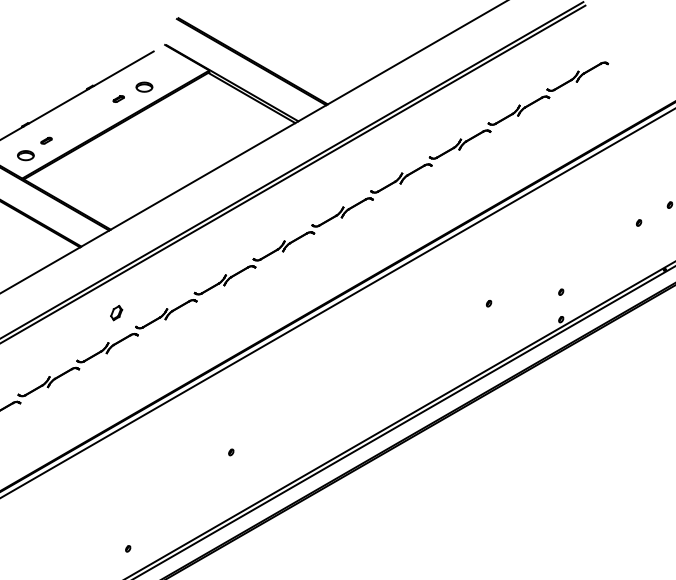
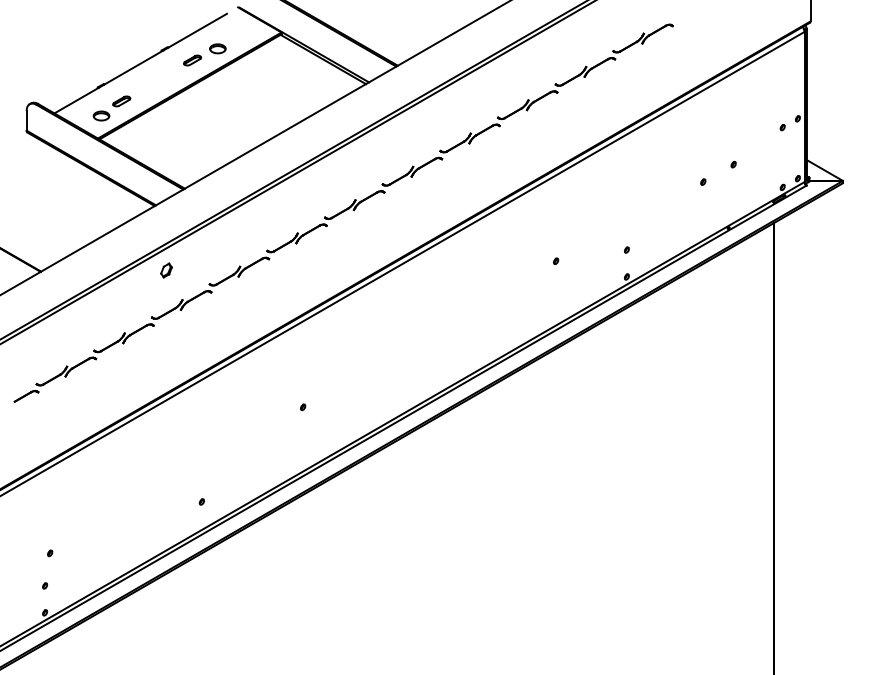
part: (118, 99) -> (192, 60), size x1.67
part: (46, 140) -> (121, 101), size x1.67
part: (116, 313) -> (166, 270), moved

